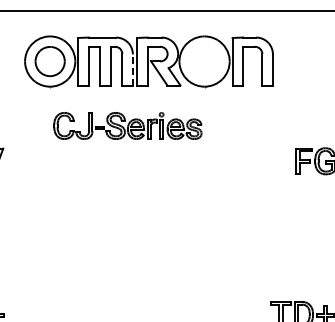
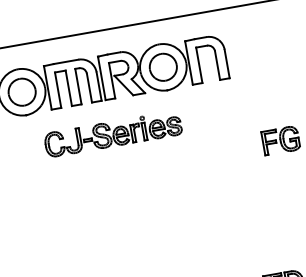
part: (204, 61) -> (163, 67), added
line: (132, 69) -> (98, 86), dashed -> solid
part: (127, 125) -> (112, 133), moved

